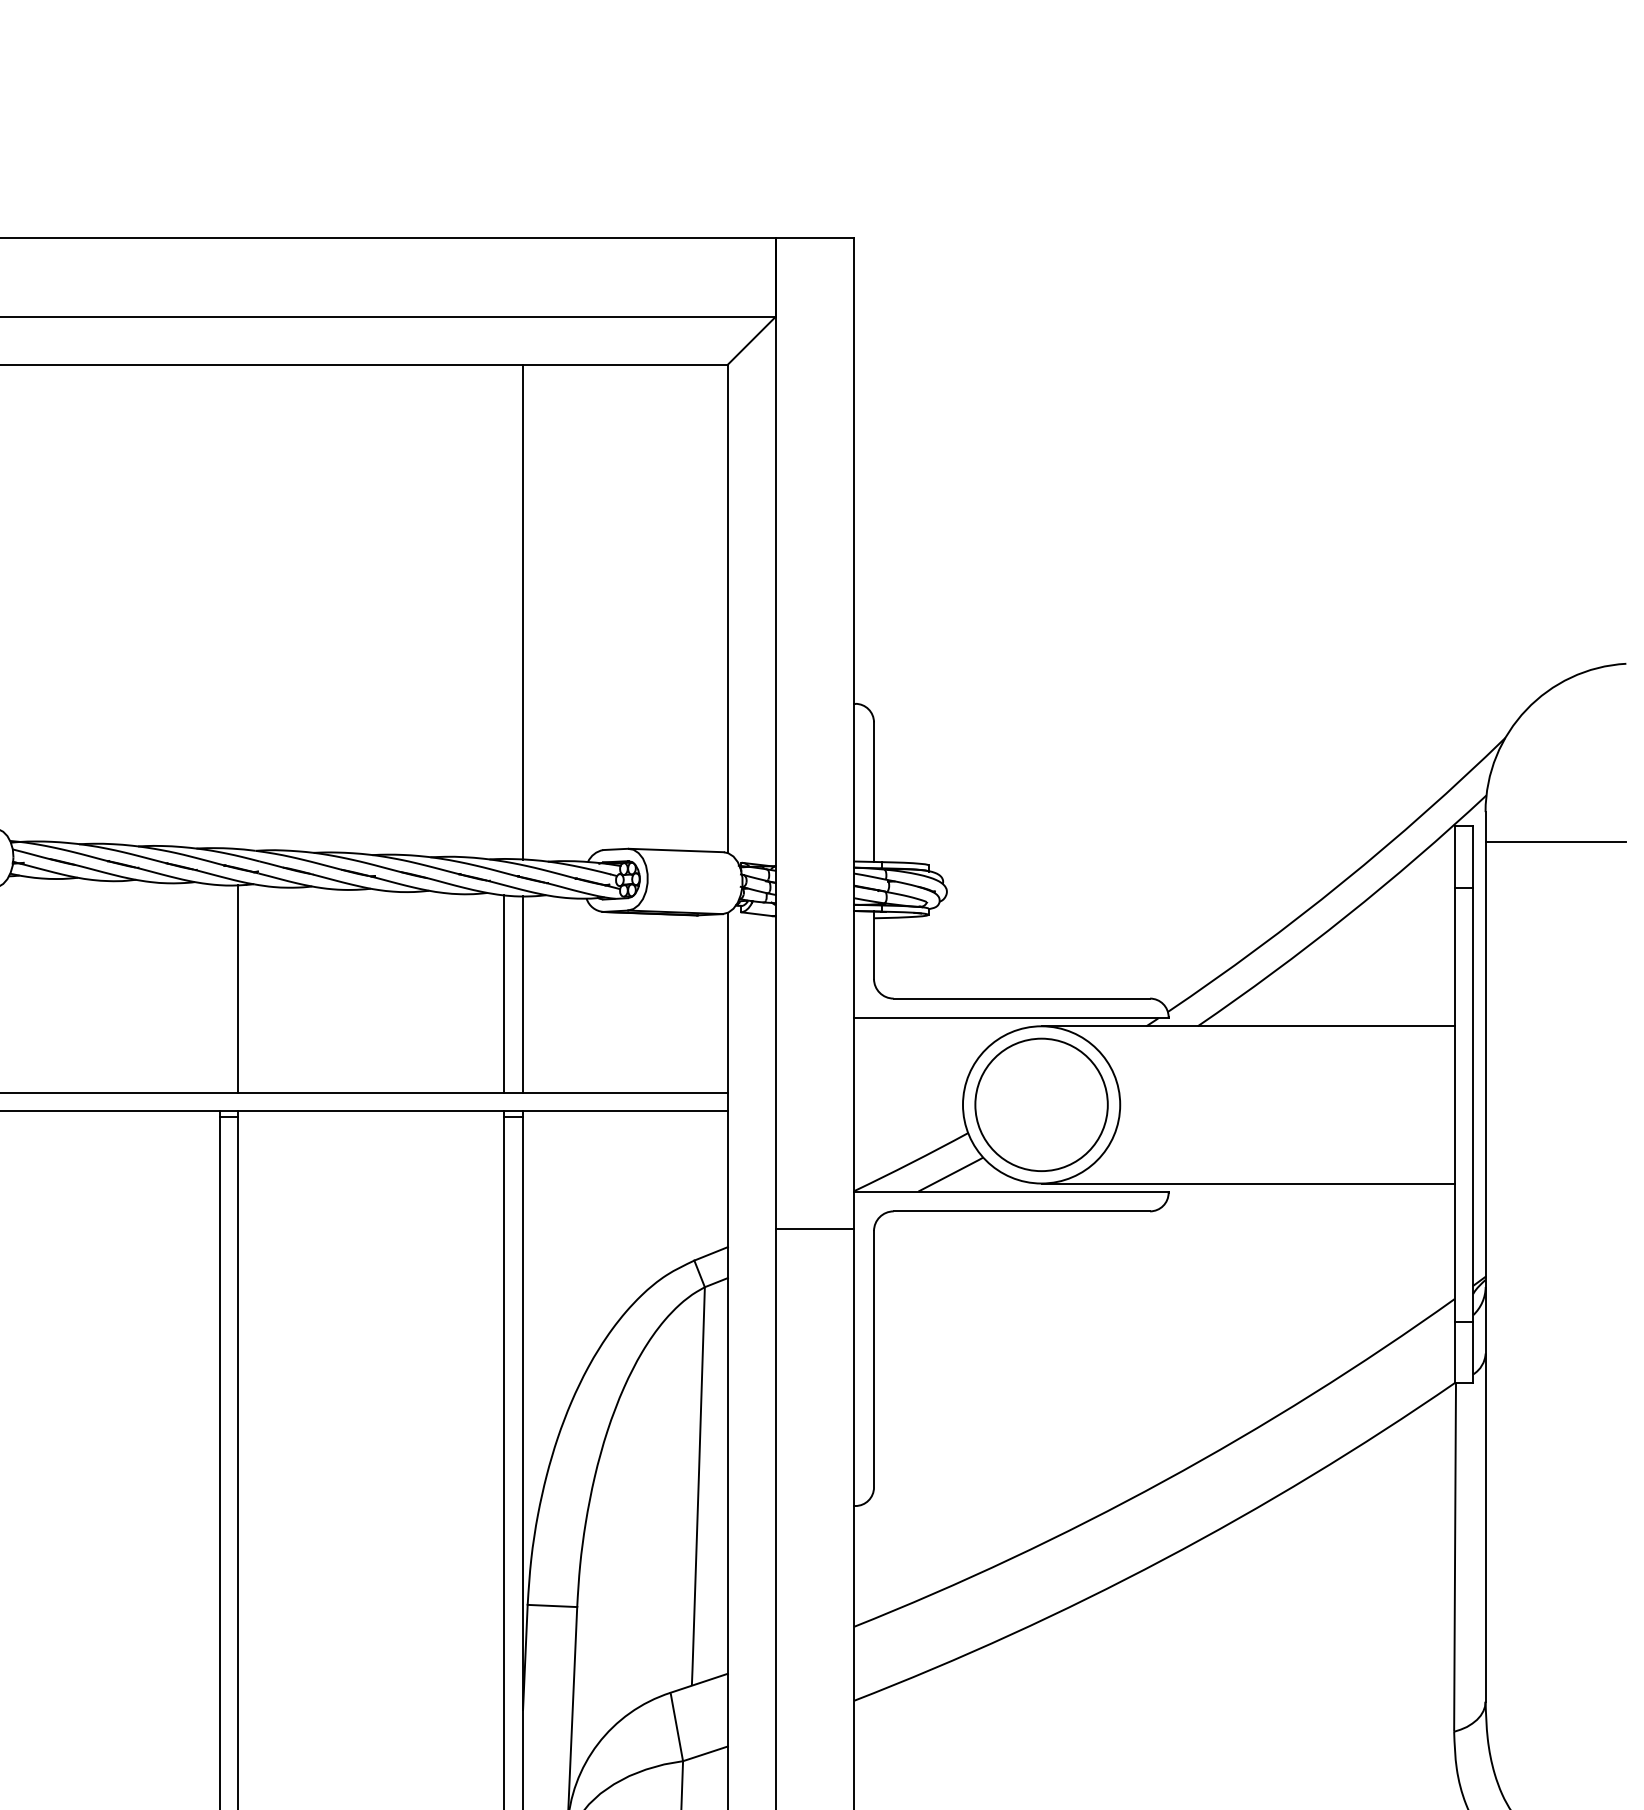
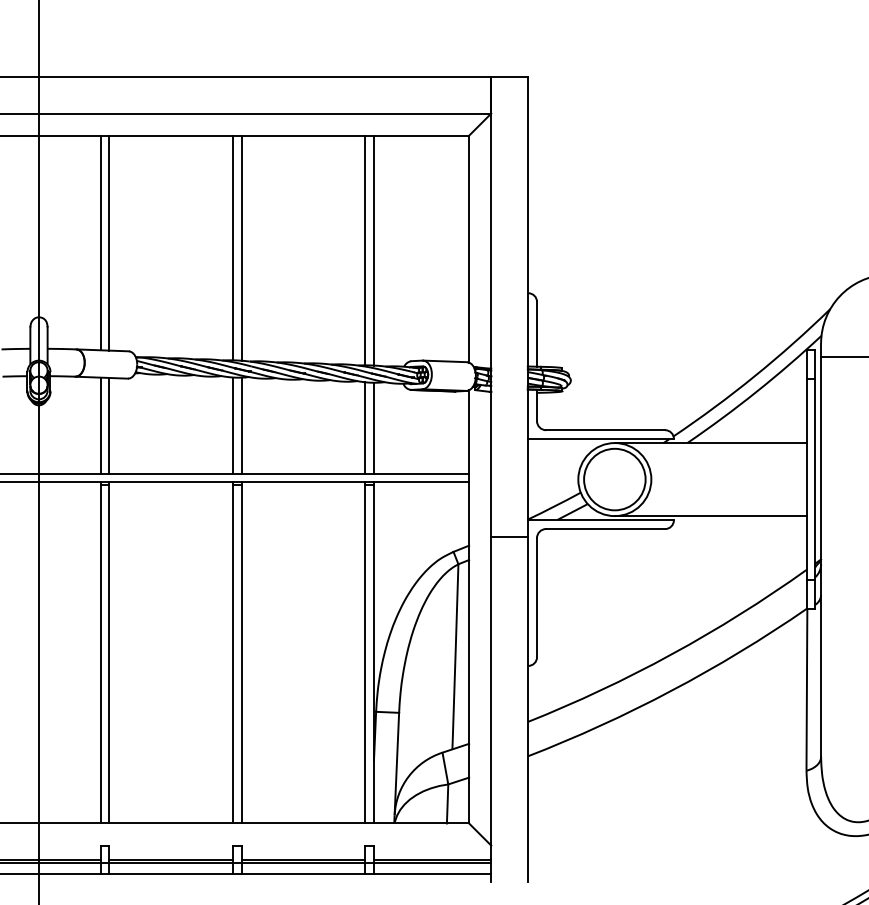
line: (220, 605) -> (233, 247), added
line: (237, 605) -> (241, 247), added
line: (504, 611) -> (365, 250), added
line: (220, 988) -> (233, 425), added

